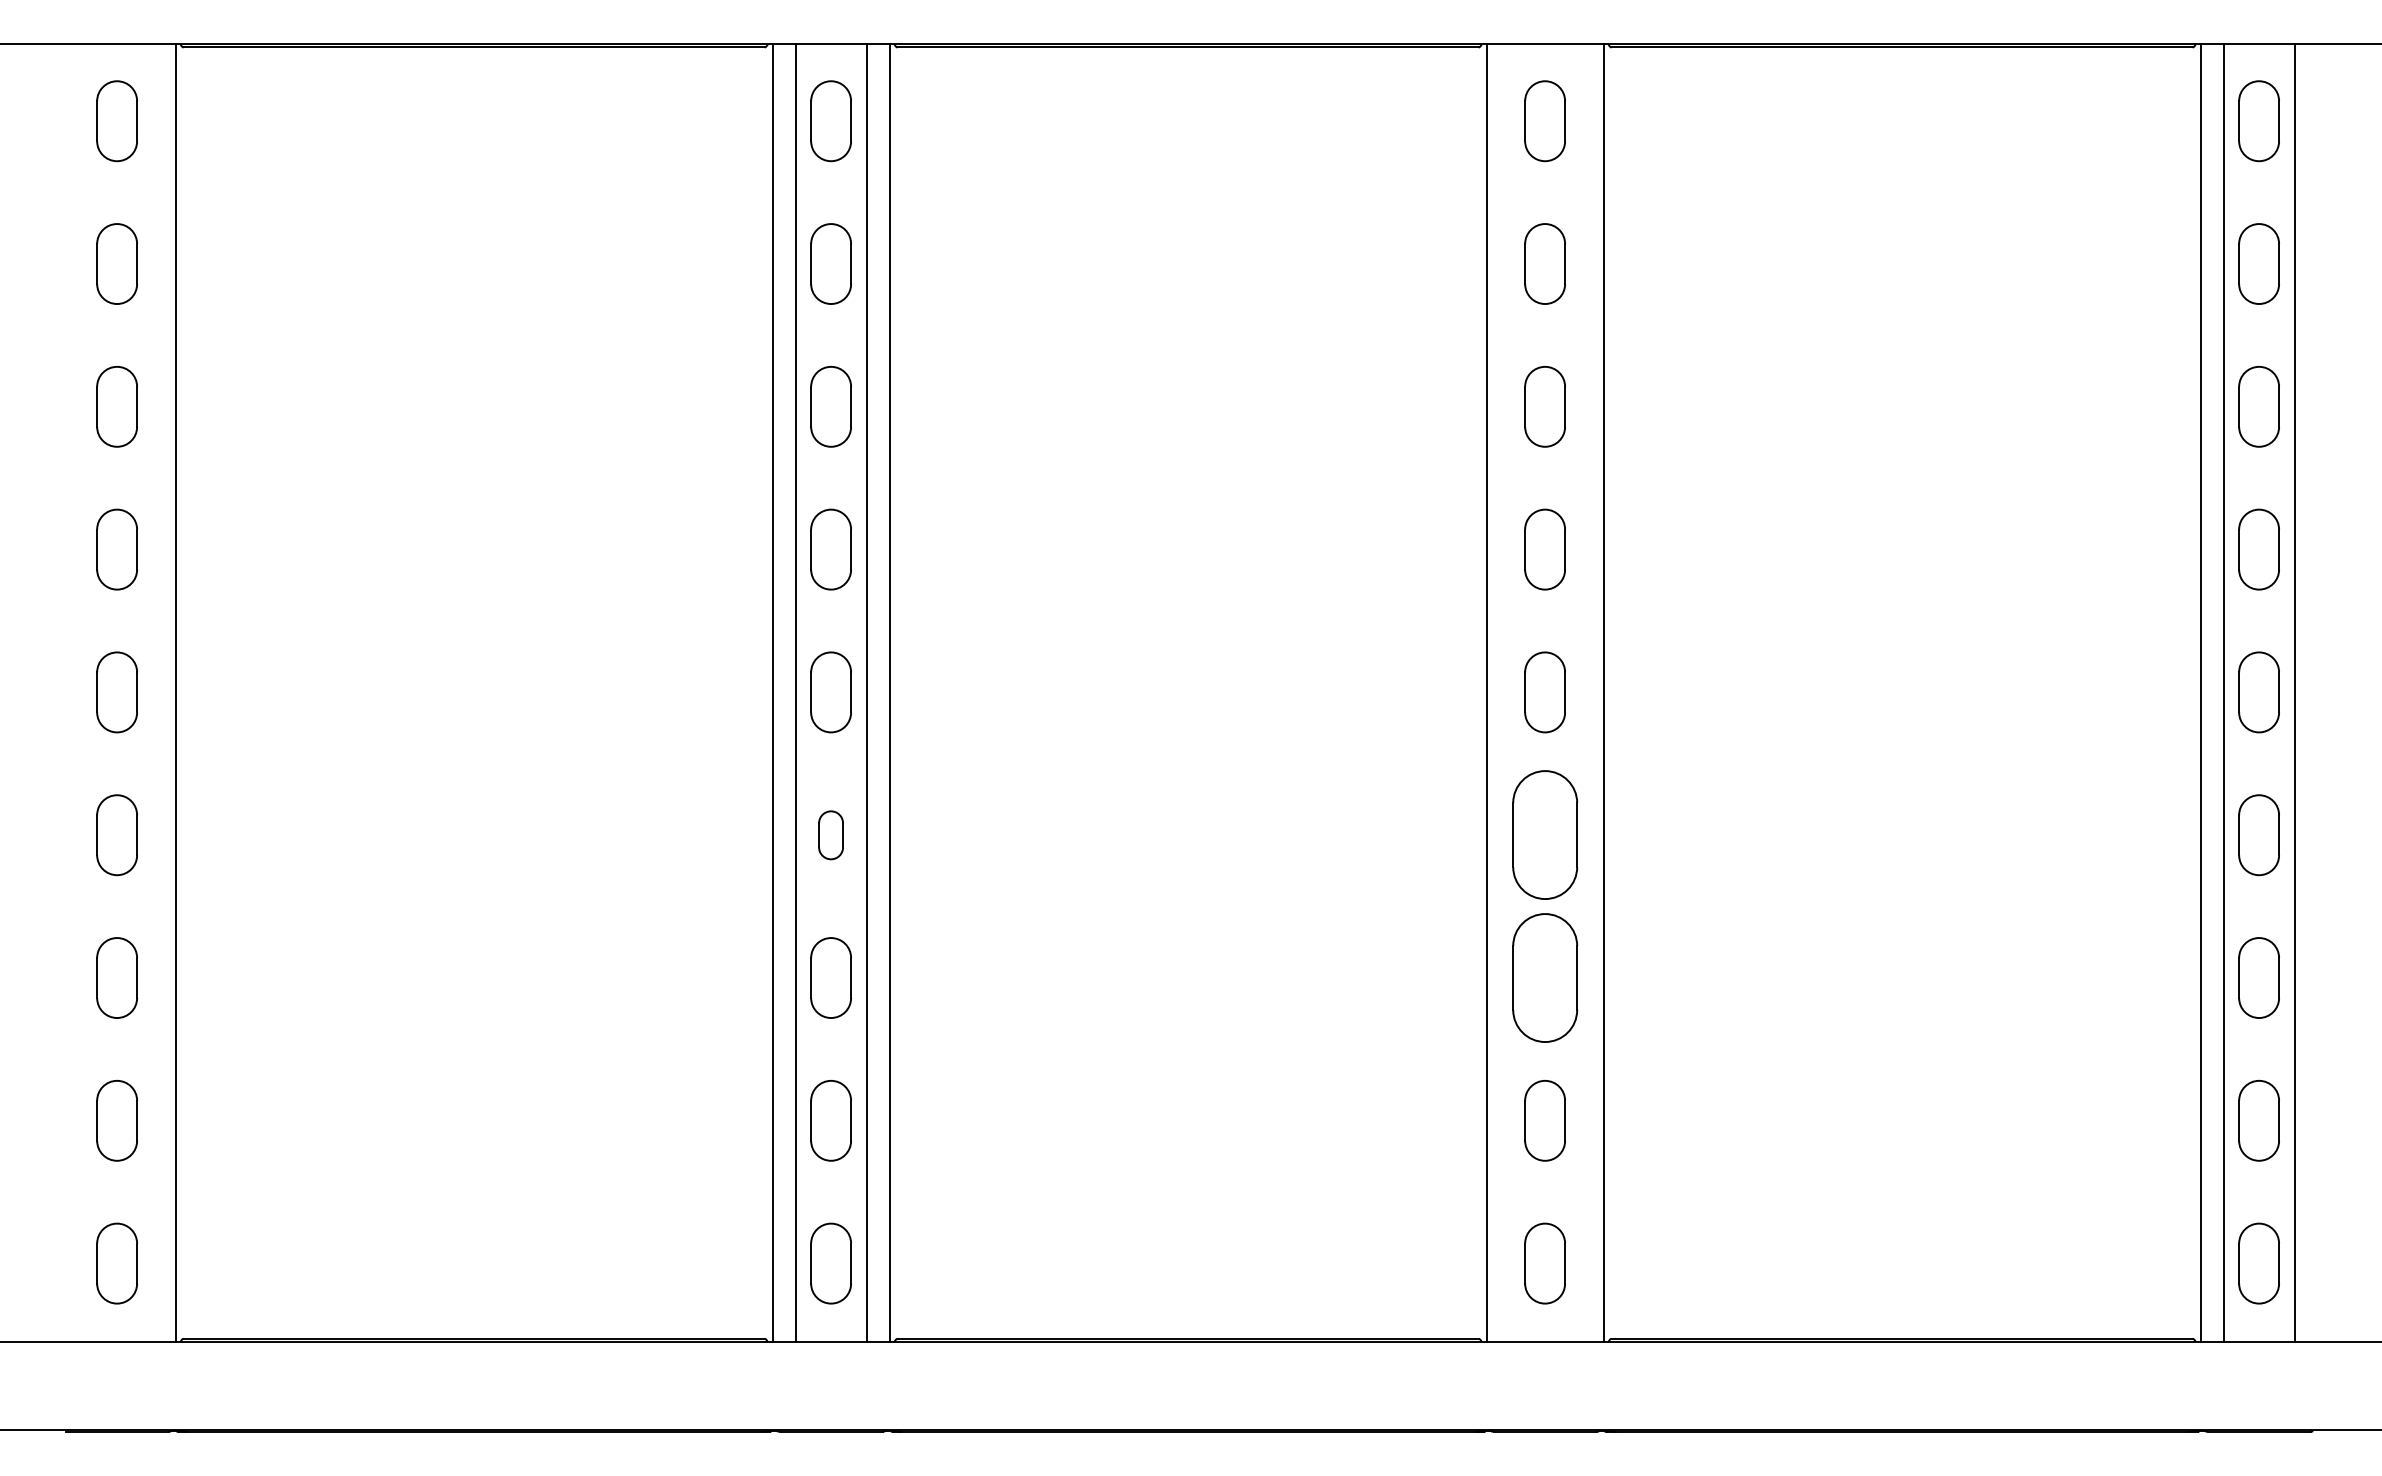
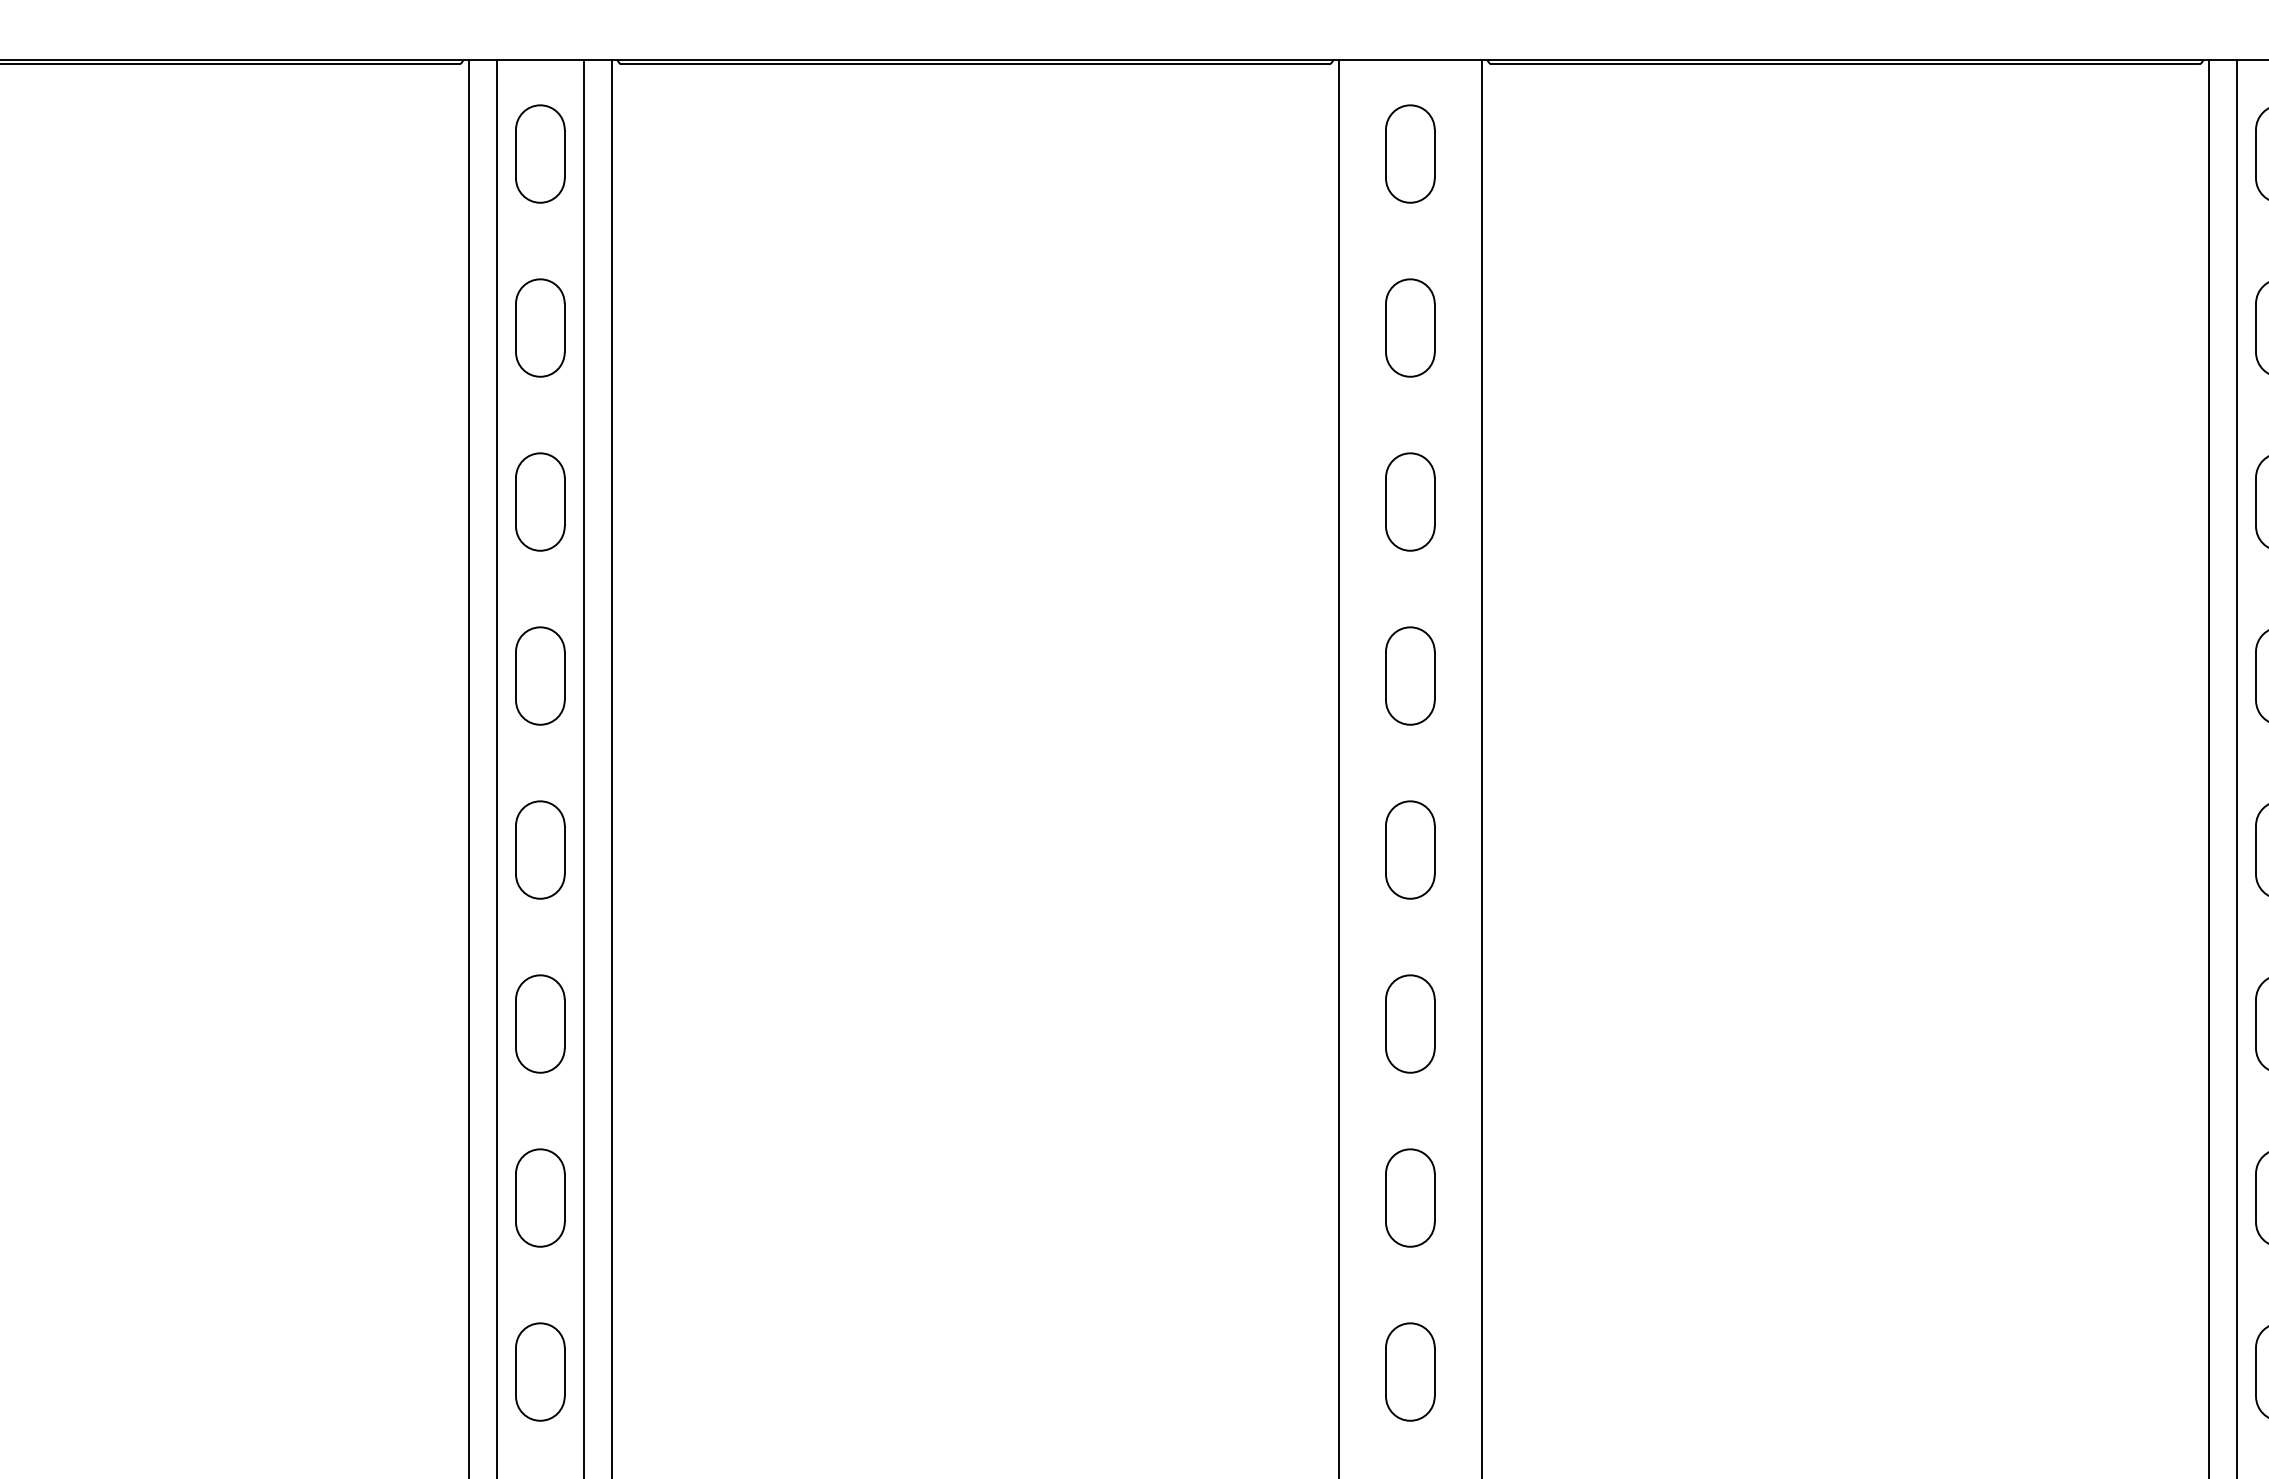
part: (830, 835) -> (539, 1024), size x1.67
part: (1544, 835) -> (1409, 1024), size x0.62
part: (1544, 977) -> (1409, 1197), size x0.62

